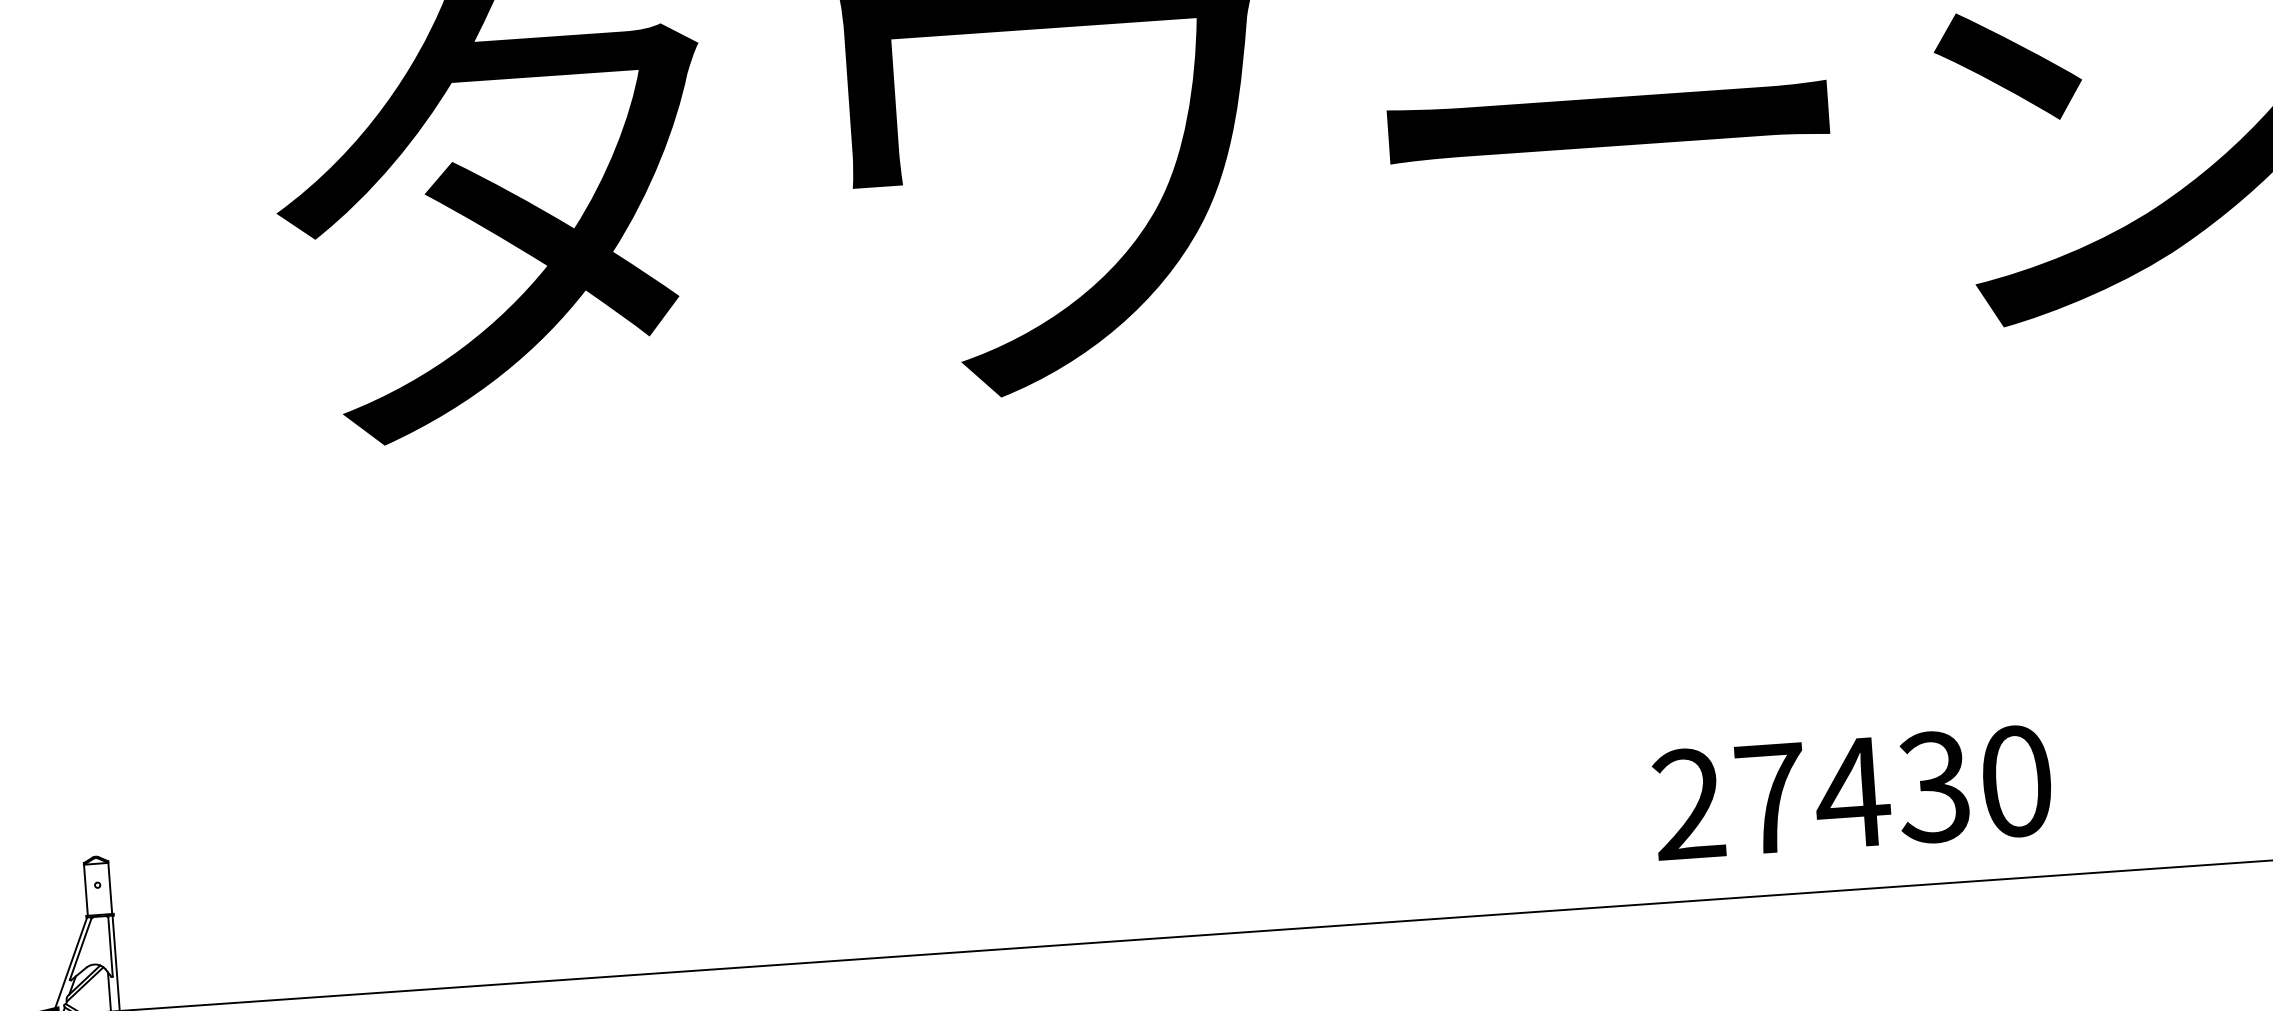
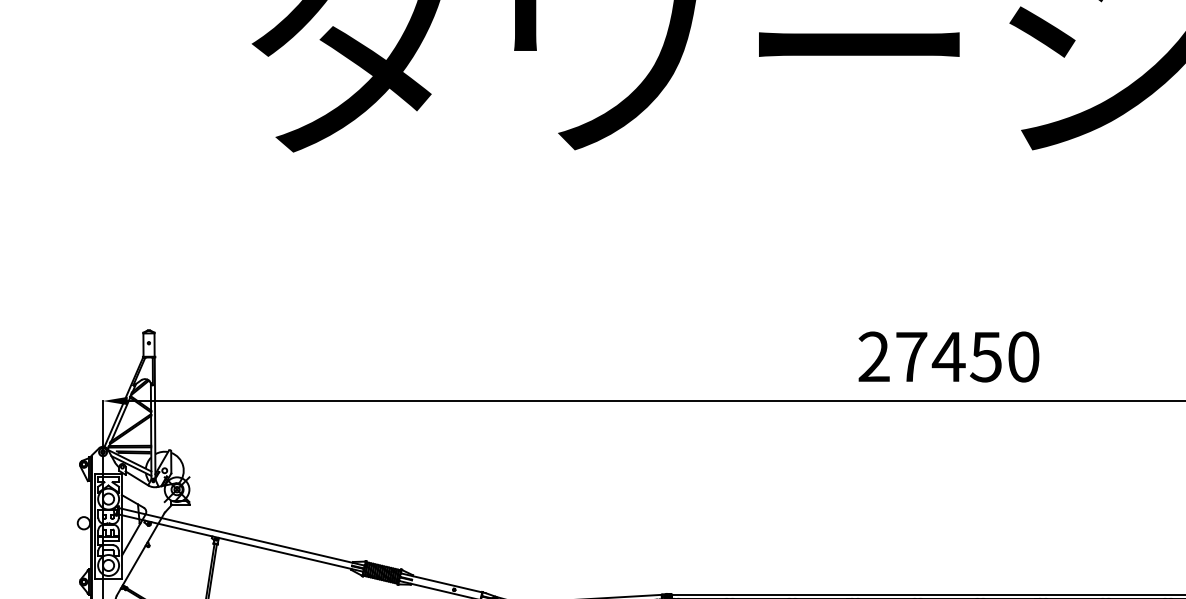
text: (1932, 786) -> (985, 356), 27430 -> 27450

